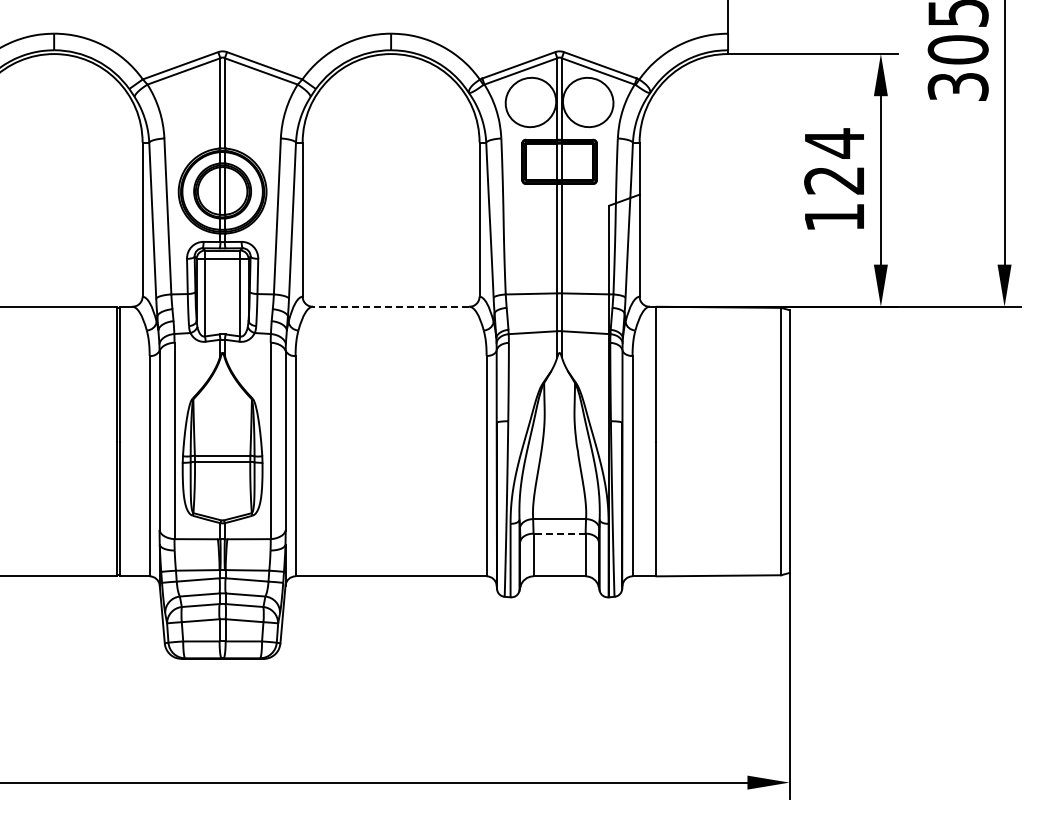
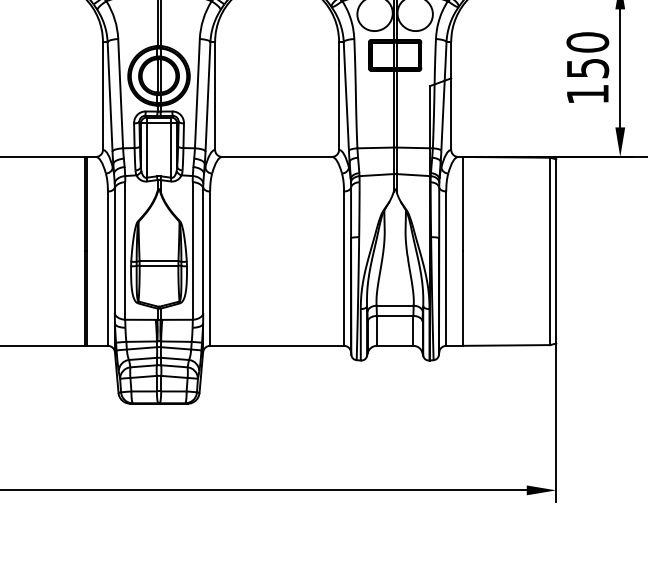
text: (834, 161) -> (587, 55), 124 -> 150
line: (390, 306) -> (276, 156), dashed -> solid
line: (559, 533) -> (395, 315), dashed -> solid

